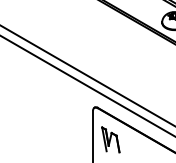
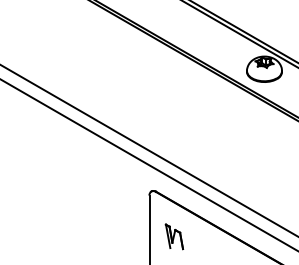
part: (110, 139) -> (174, 236), size x0.7

